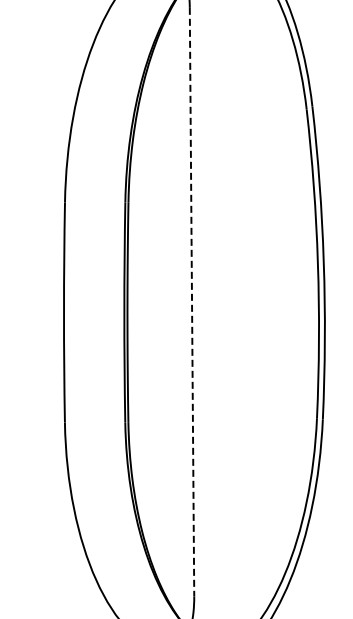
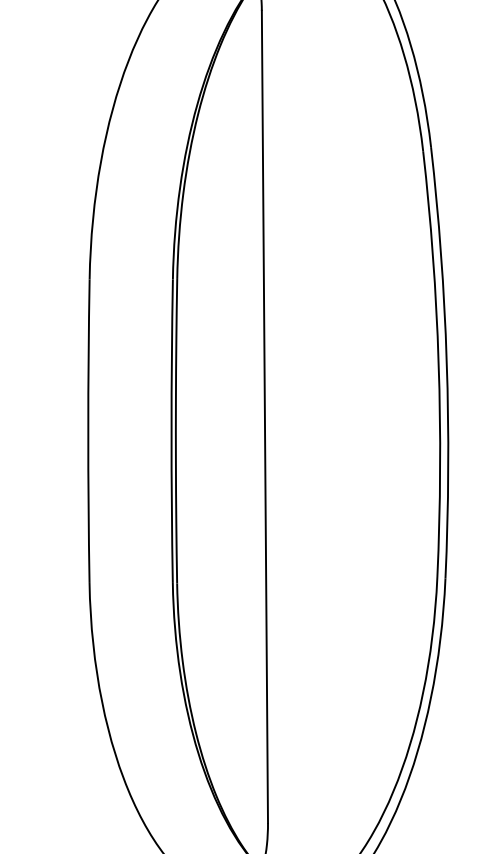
line: (192, 302) -> (265, 417), dashed -> solid

